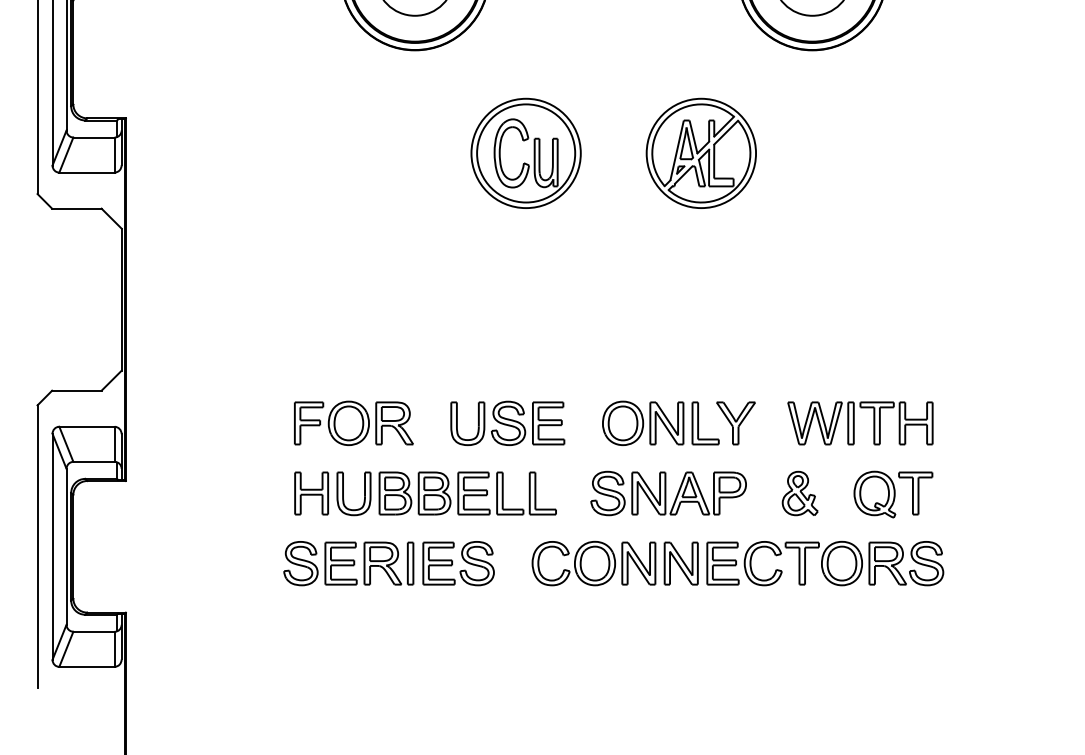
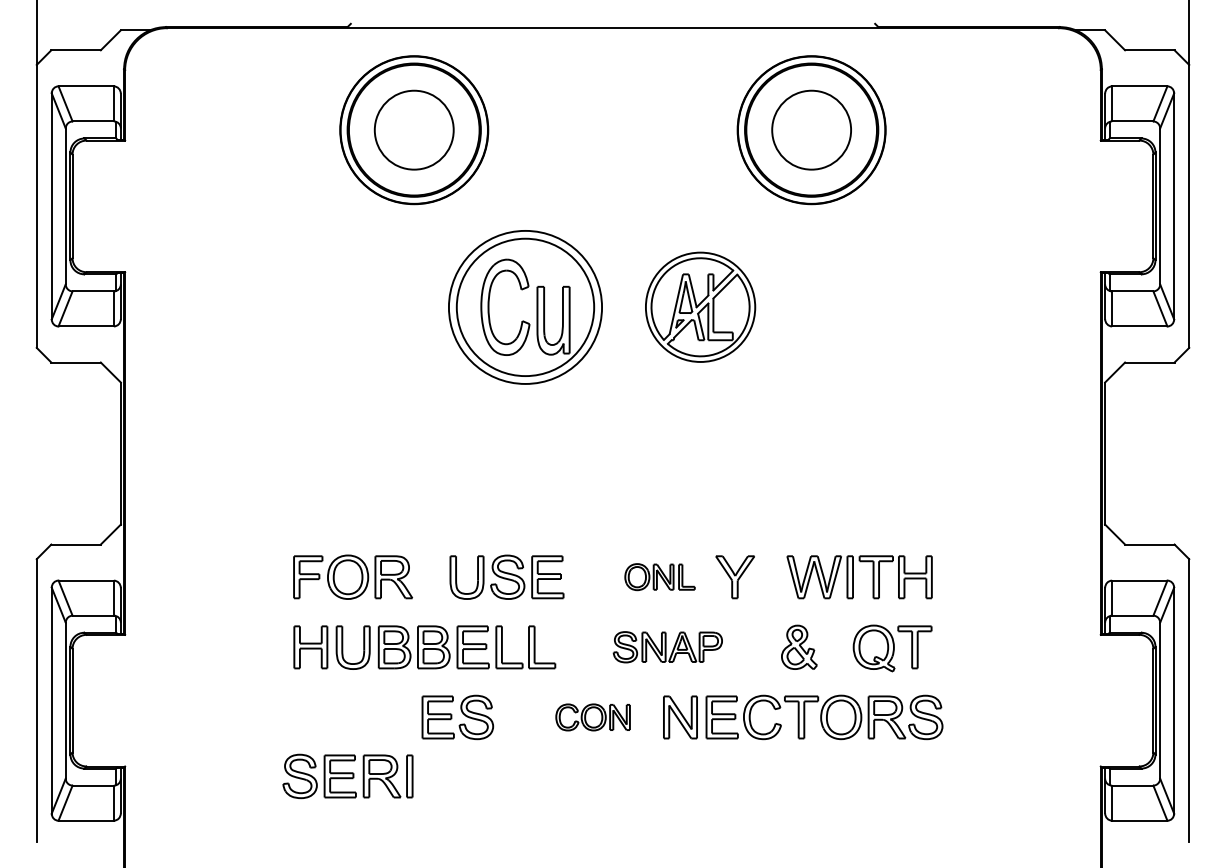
part: (525, 152) -> (524, 306), size x1.4
part: (660, 422) -> (659, 576), size x0.6
part: (668, 492) -> (667, 646), size x0.7
part: (348, 563) -> (347, 776), moved
part: (593, 563) -> (592, 717), size x0.6

